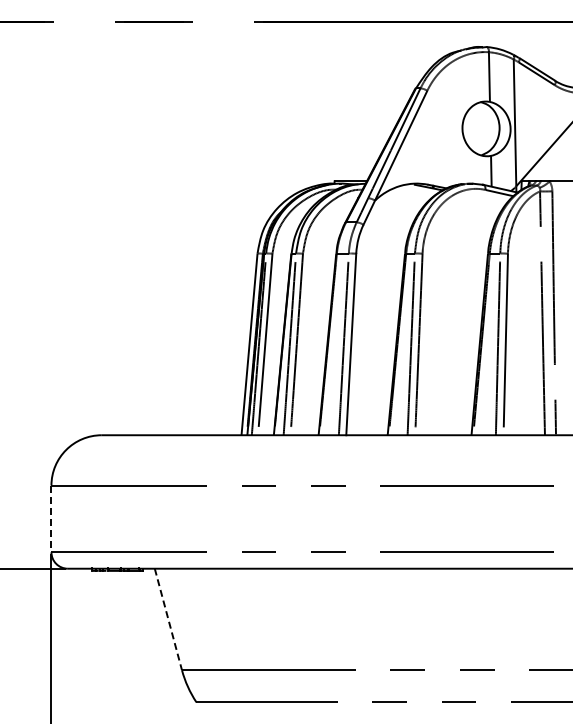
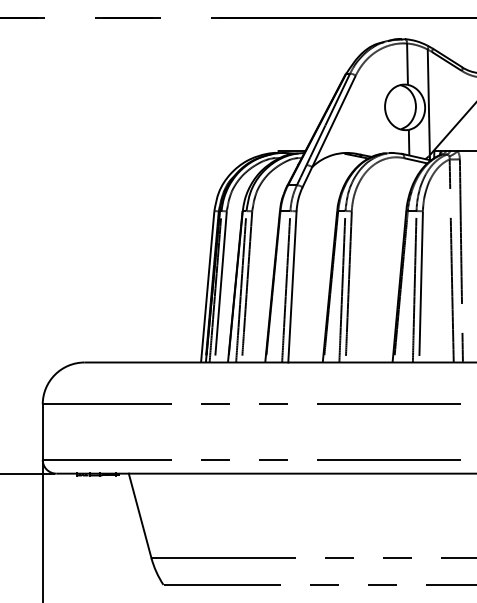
line: (51, 519) -> (42, 432), dashed -> solid
line: (168, 619) -> (140, 515), dashed -> solid

